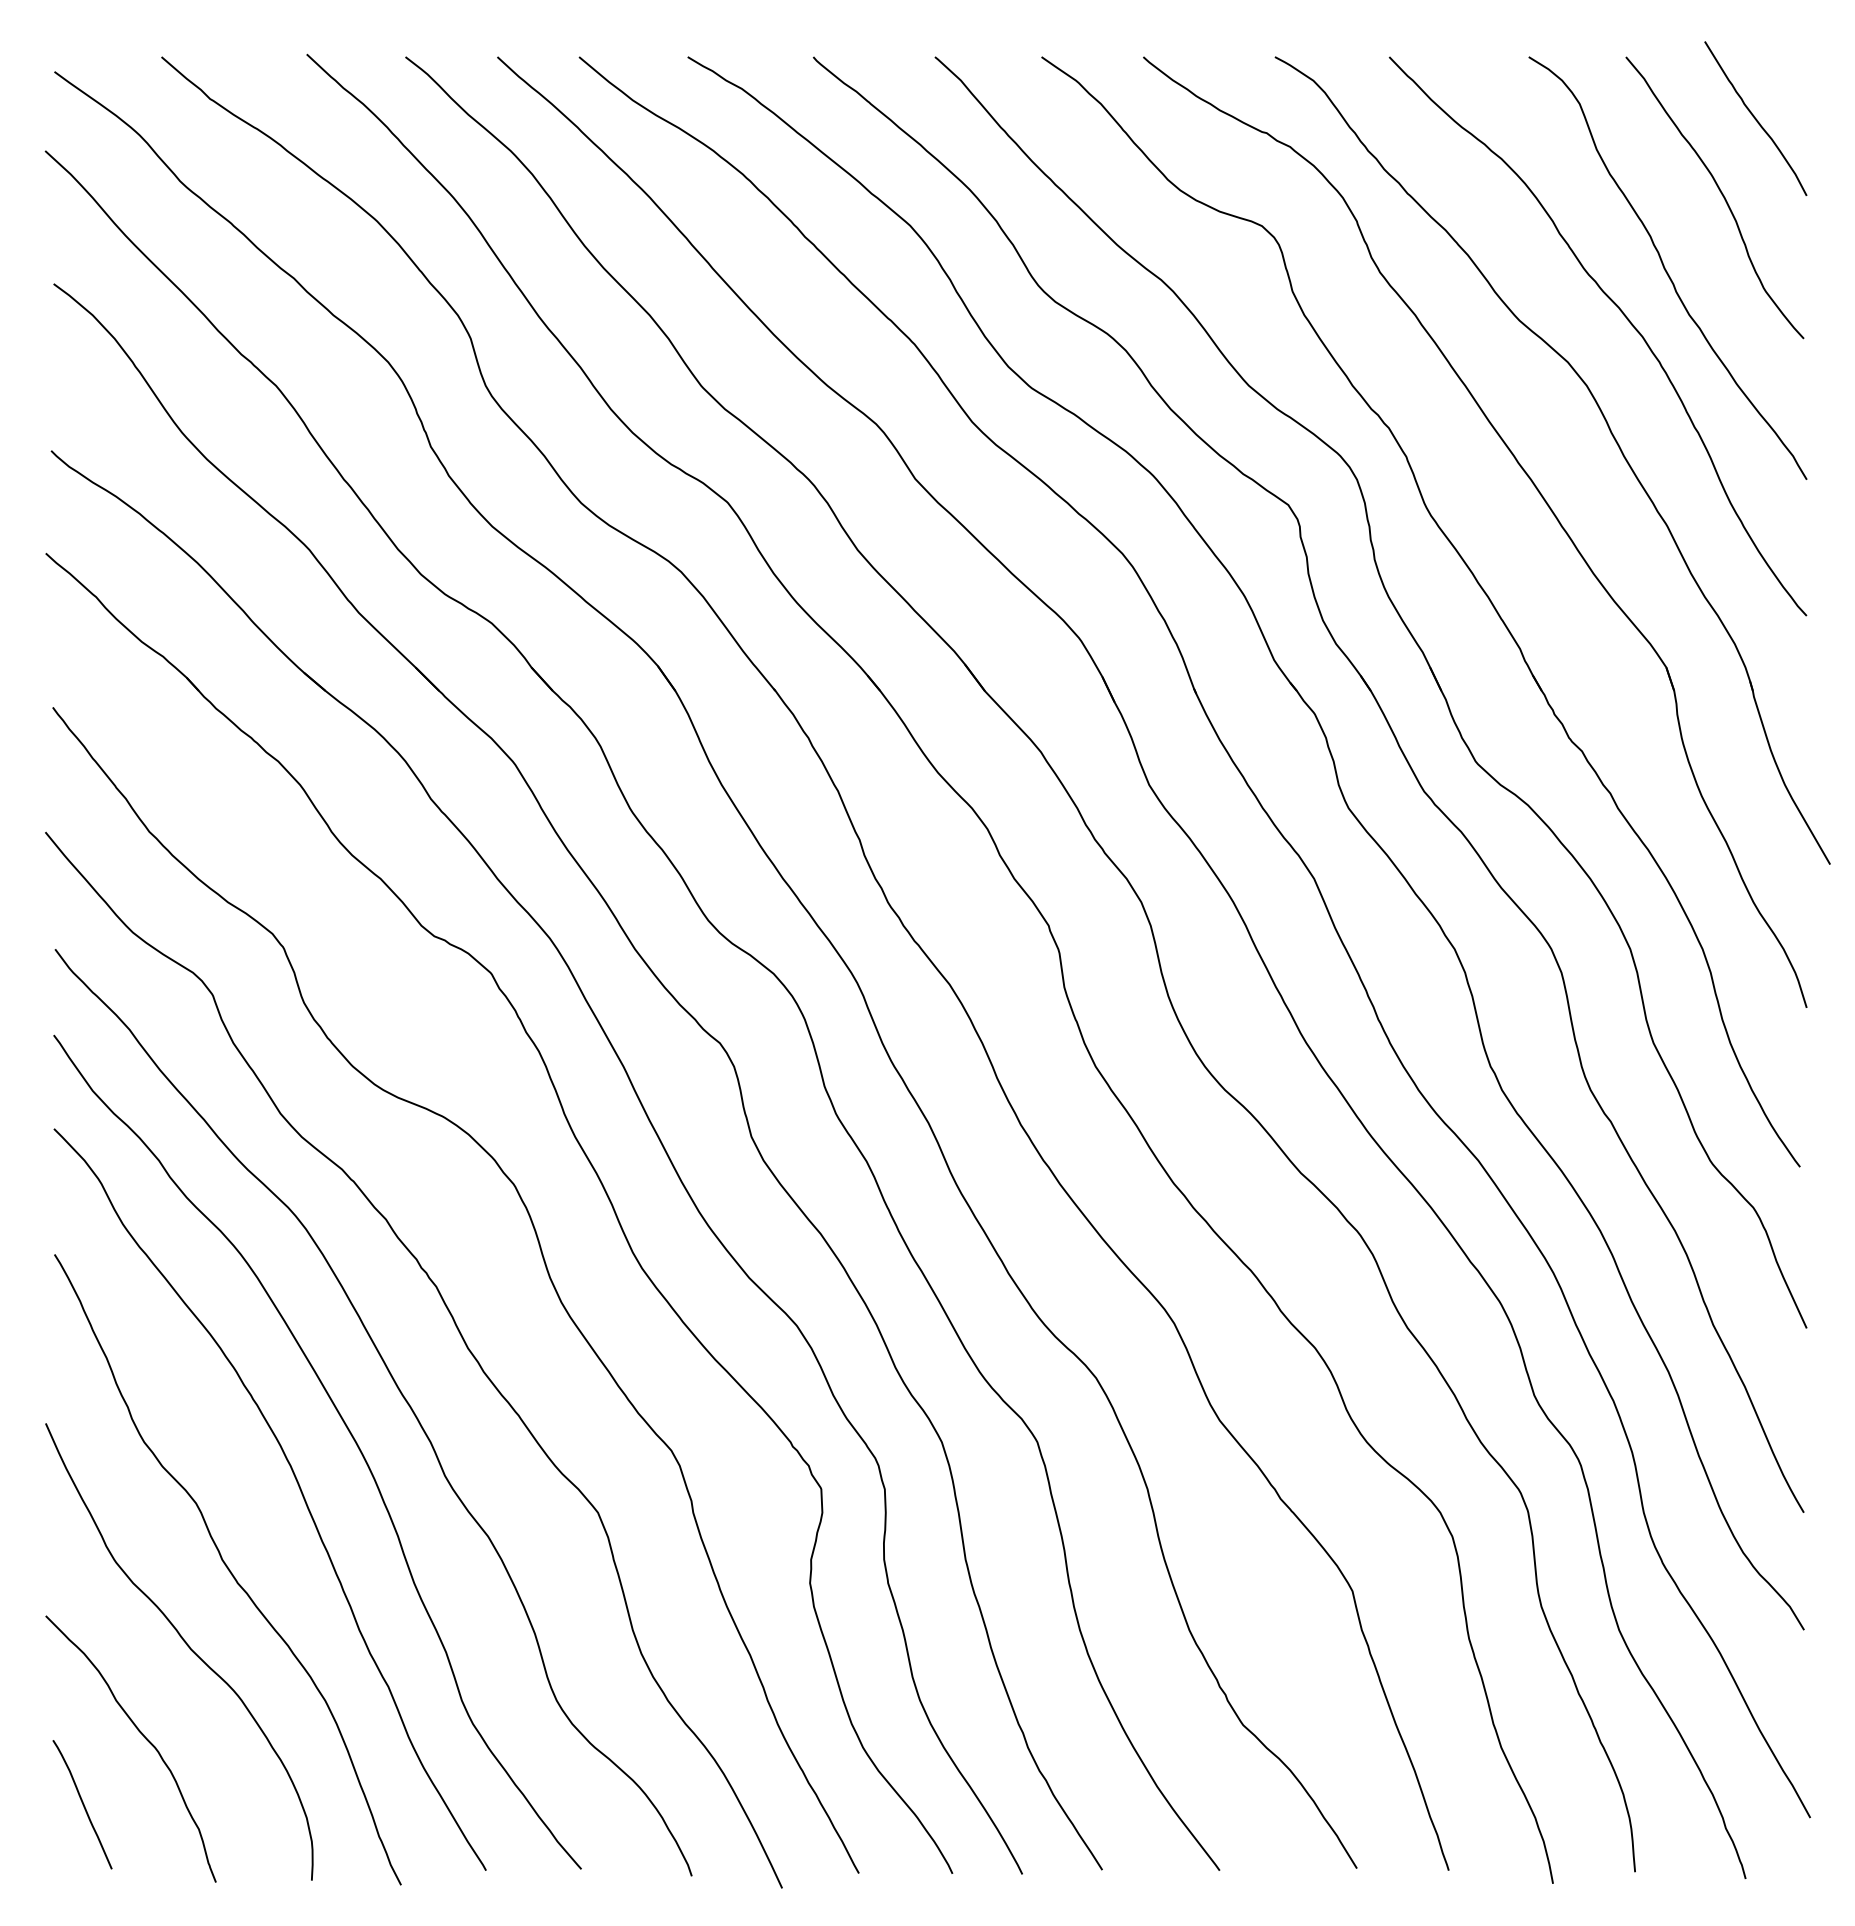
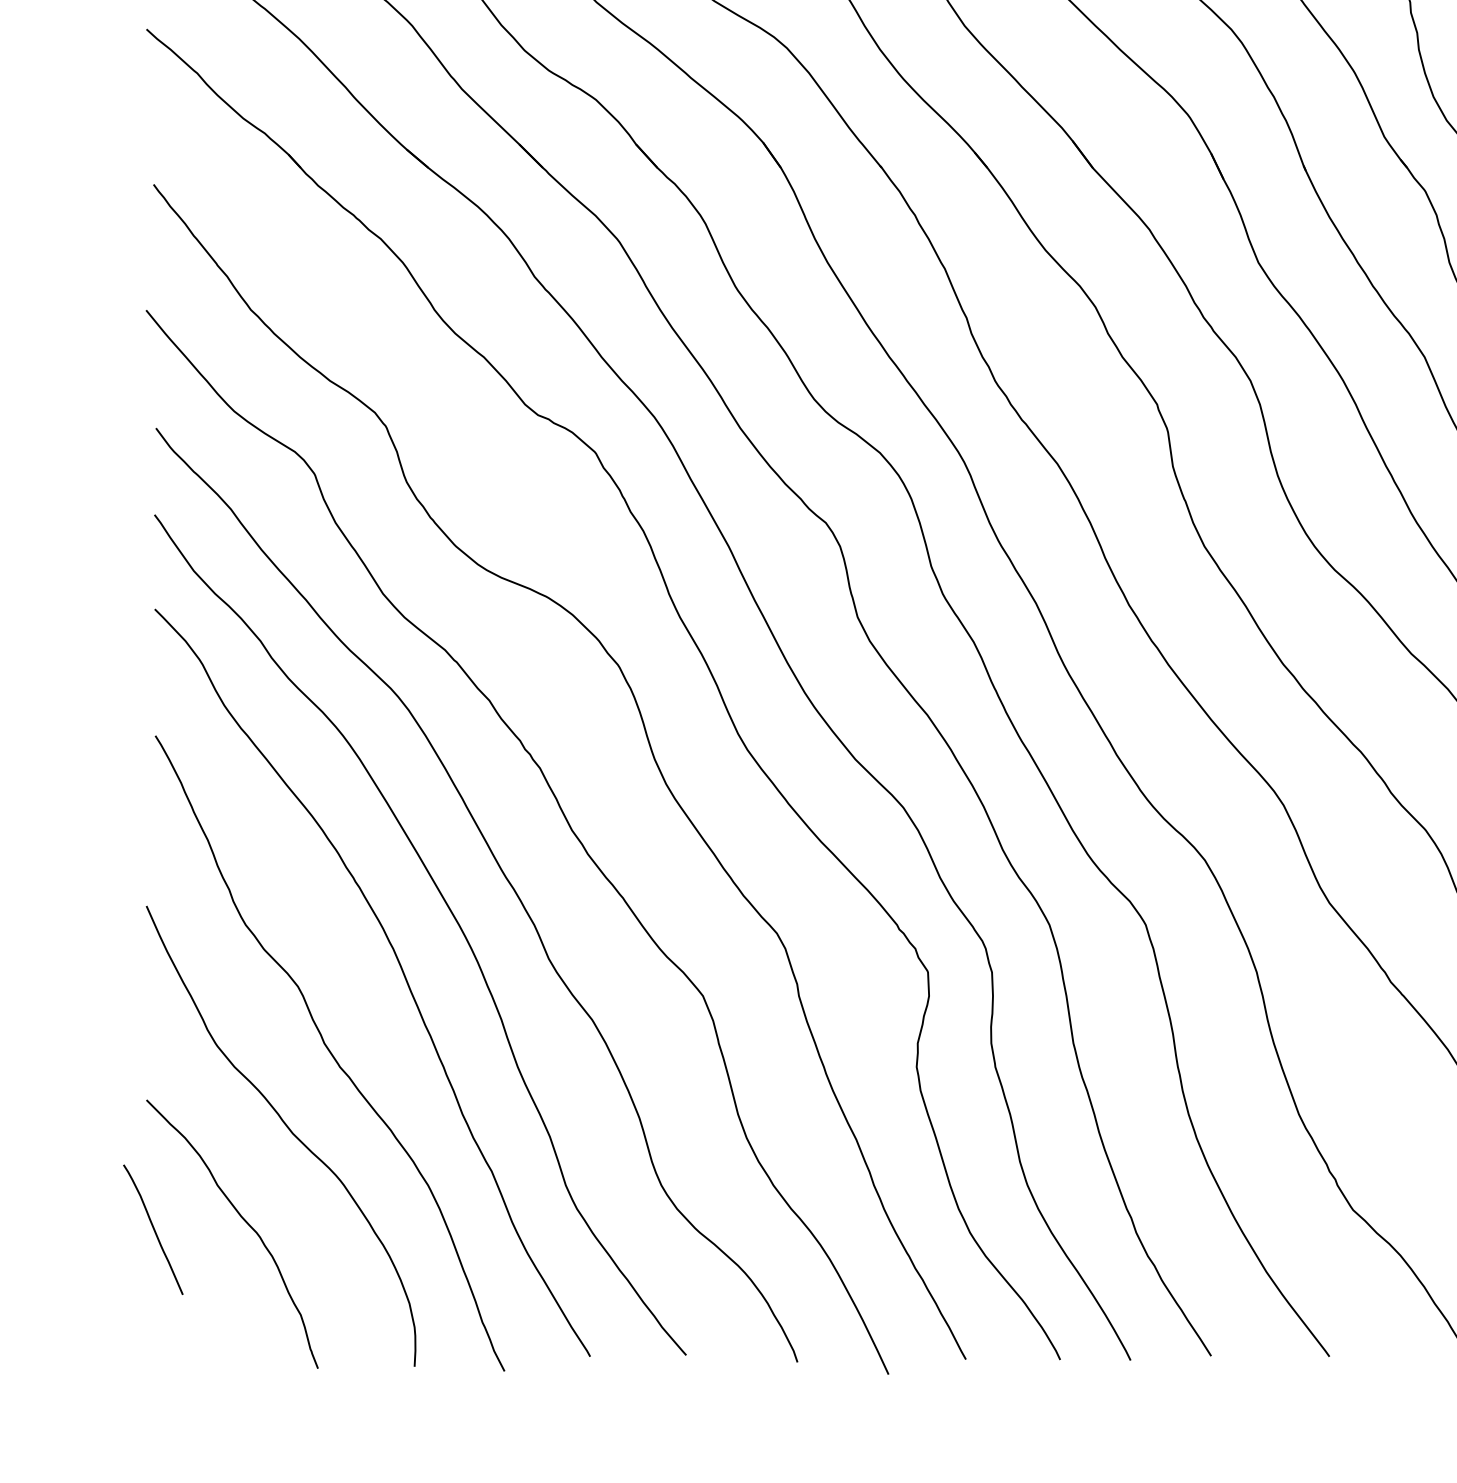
curve: (82, 1804) -> (153, 1229), moved

